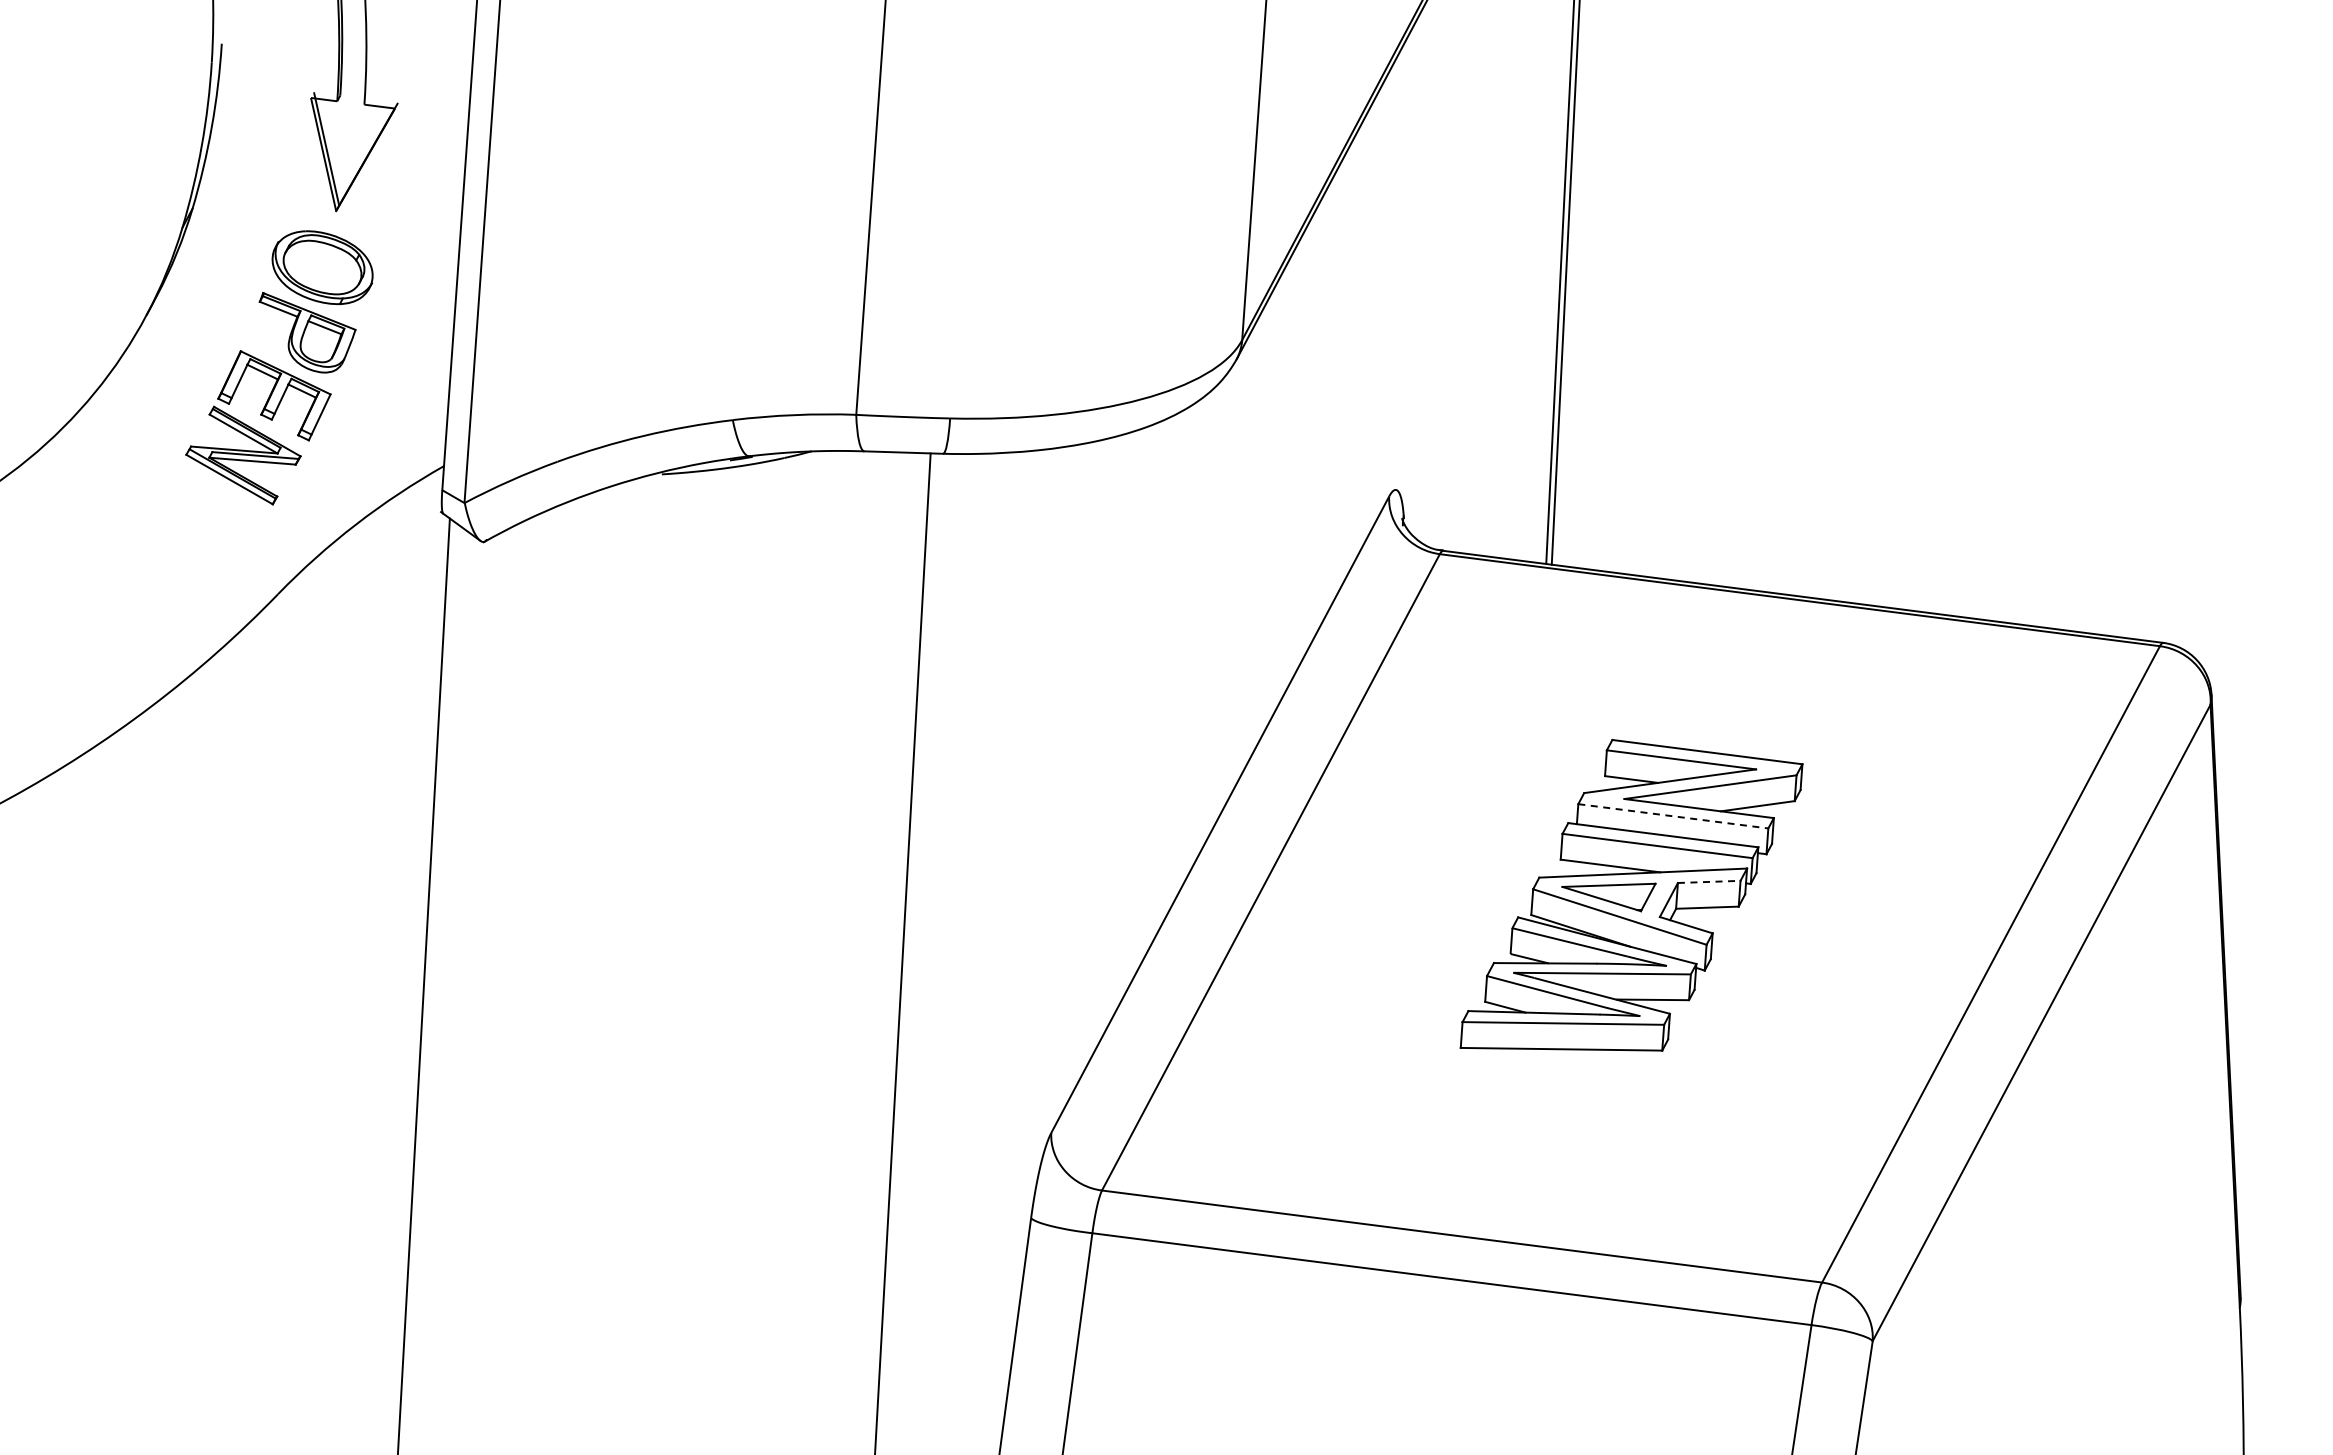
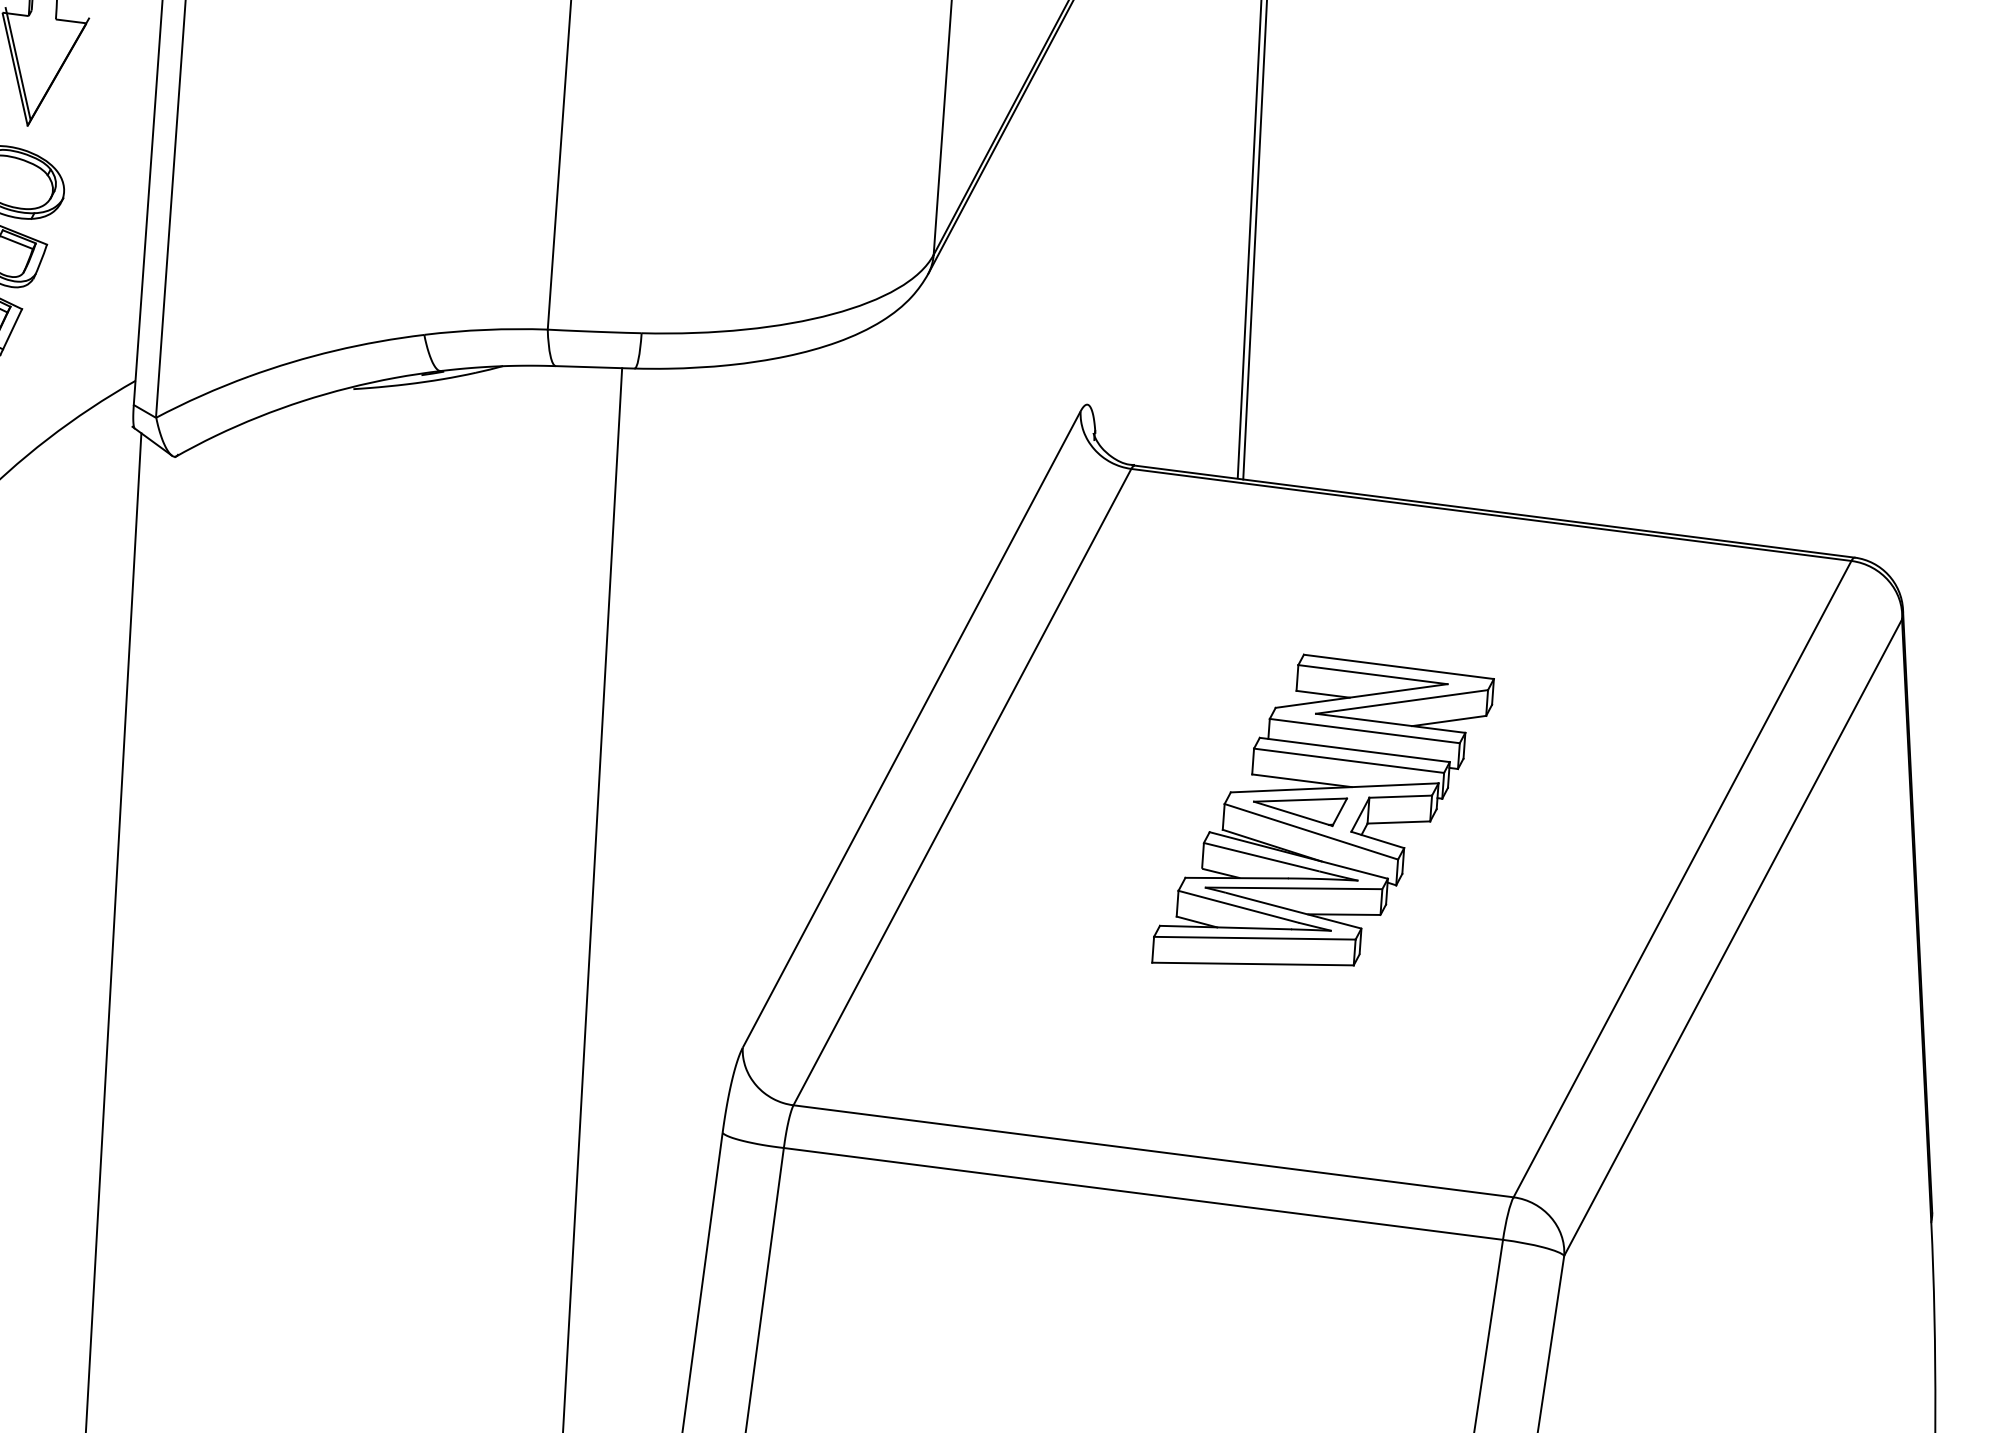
line: (1673, 816) -> (1364, 731), dashed -> solid
line: (1709, 881) -> (1400, 796), dashed -> solid

